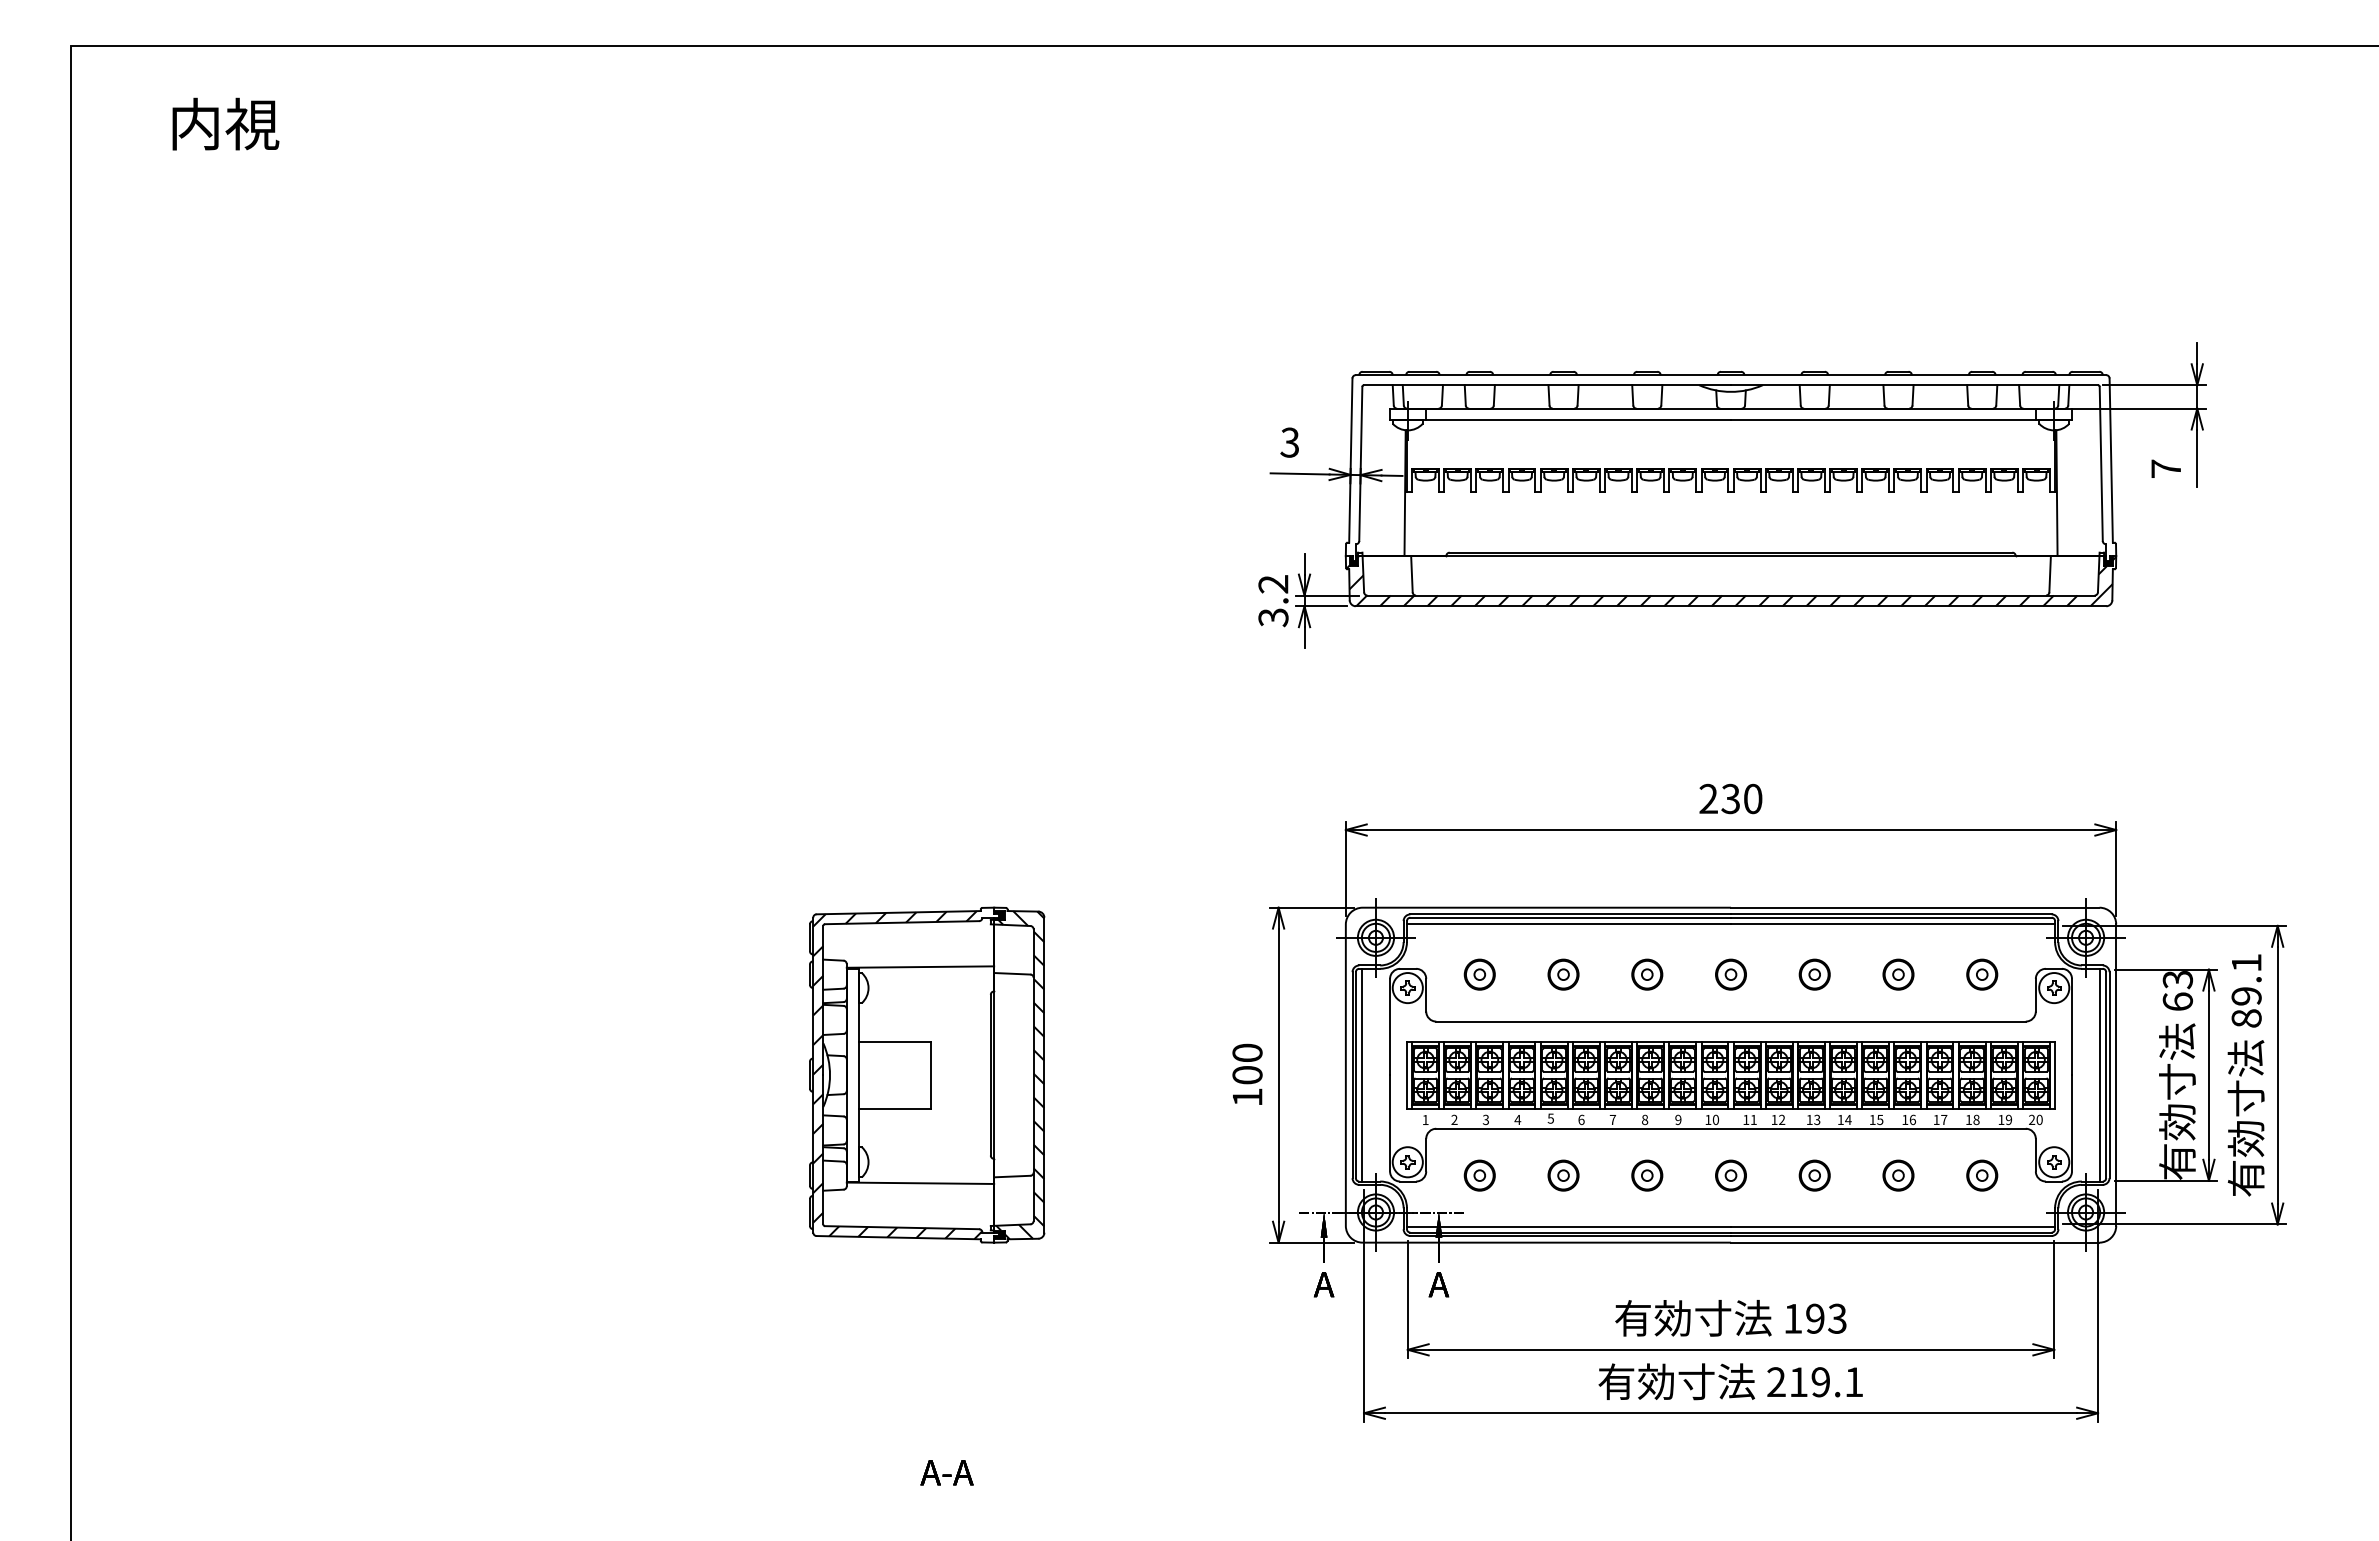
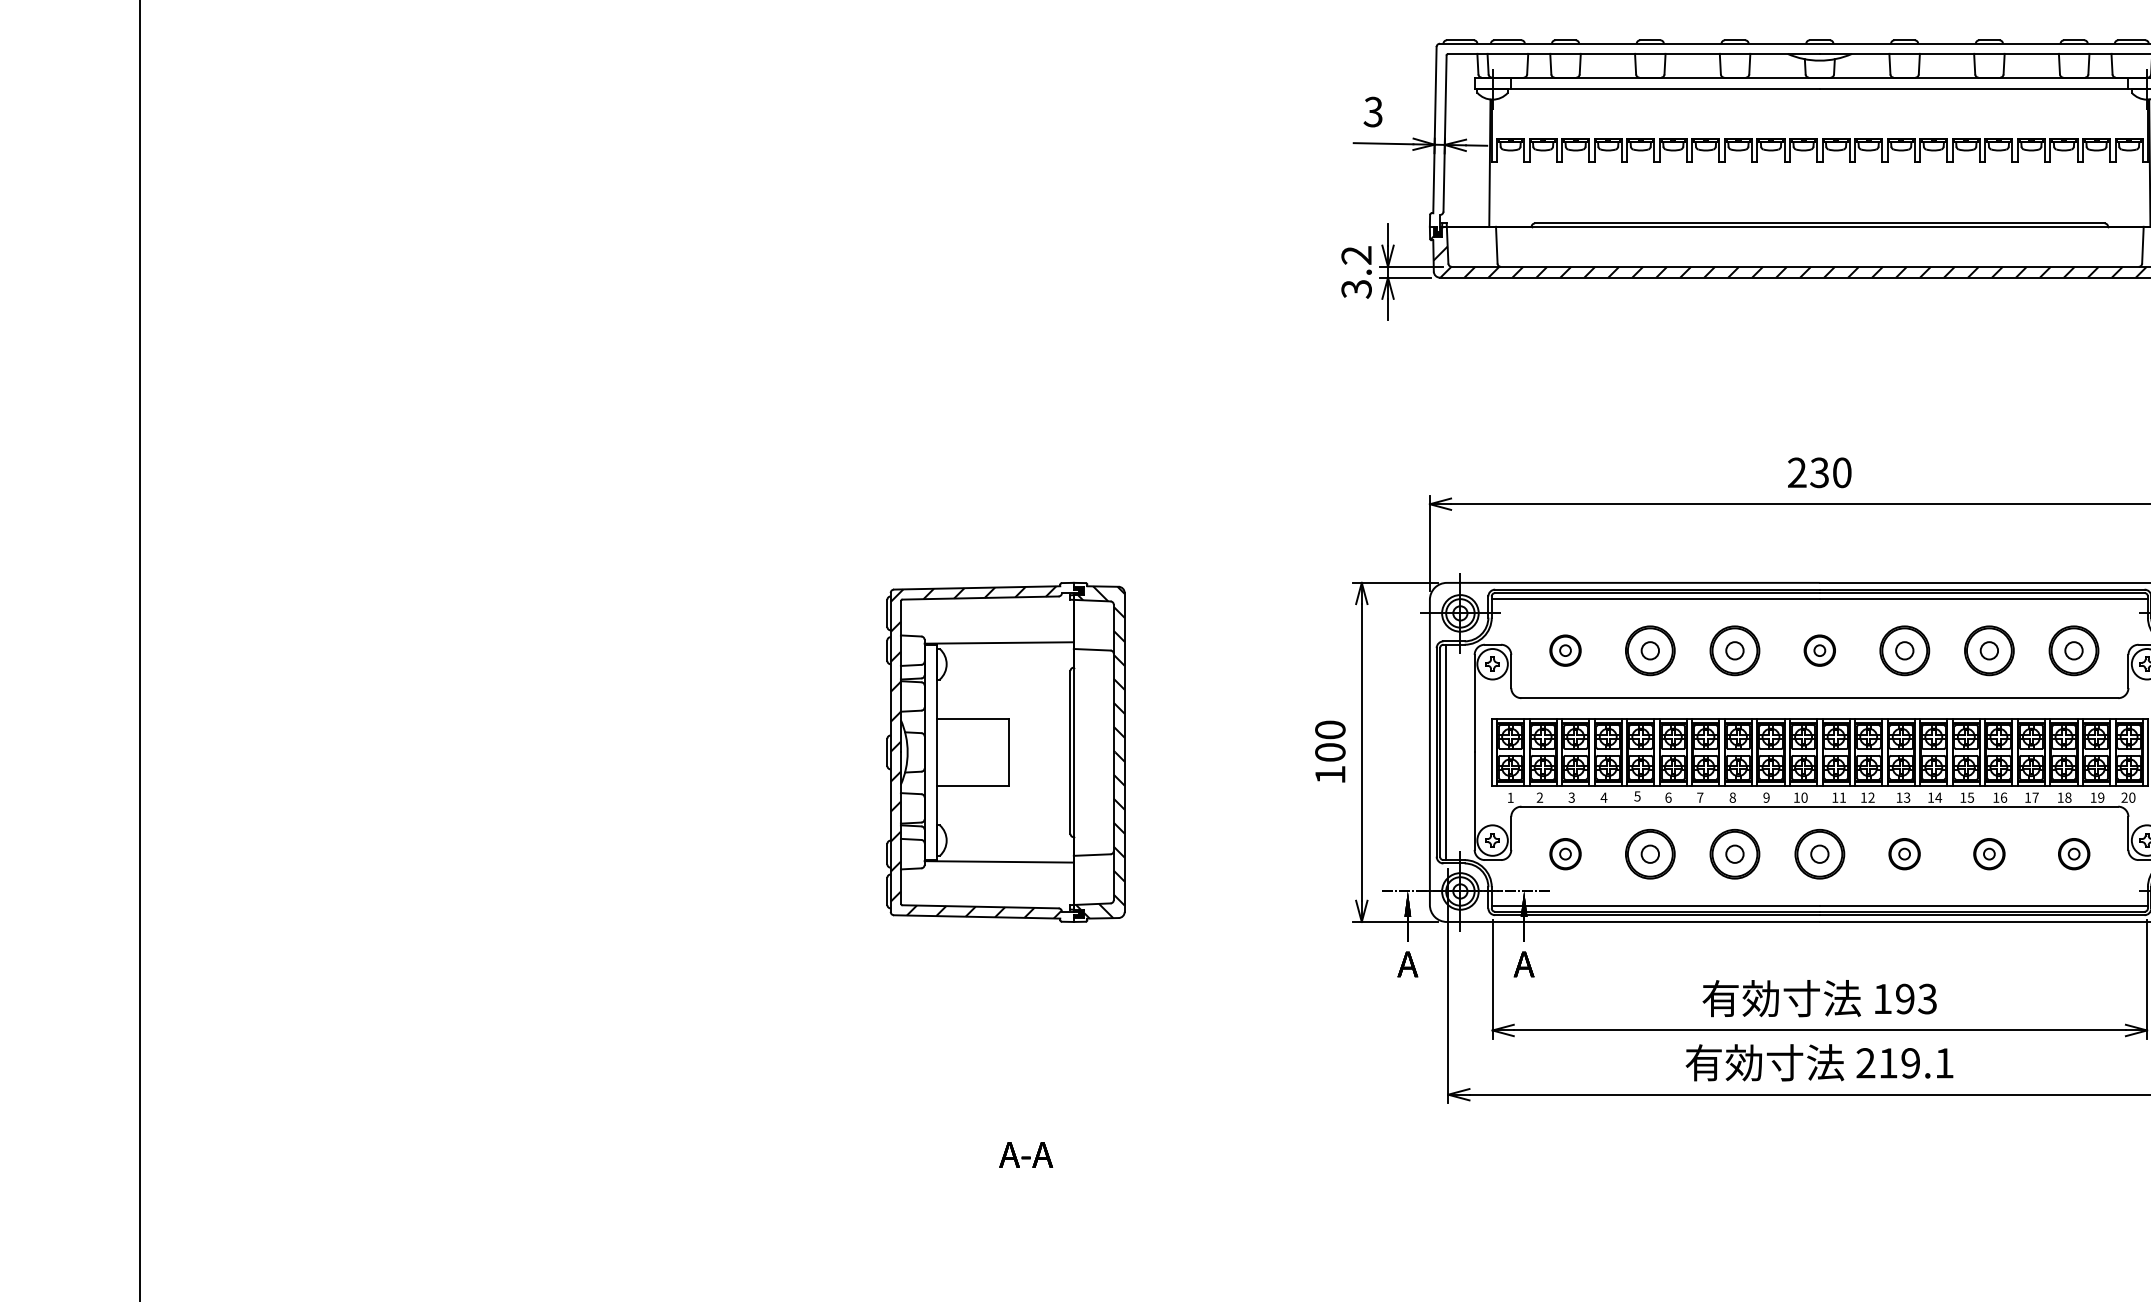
part: (1563, 974) -> (1650, 650), size x1.6
part: (1647, 974) -> (1735, 650), size x1.6
part: (1814, 974) -> (1904, 650), size x1.6
part: (1898, 974) -> (1989, 650), size x1.6
part: (1982, 974) -> (2074, 650), size x1.6
part: (1563, 1175) -> (1650, 853), size x1.6
part: (1647, 1175) -> (1735, 853), size x1.6
part: (1730, 1175) -> (1819, 853), size x1.6

